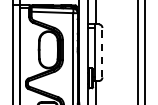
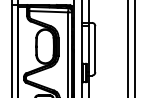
line: (102, 51) -> (95, 48), dashed -> solid

